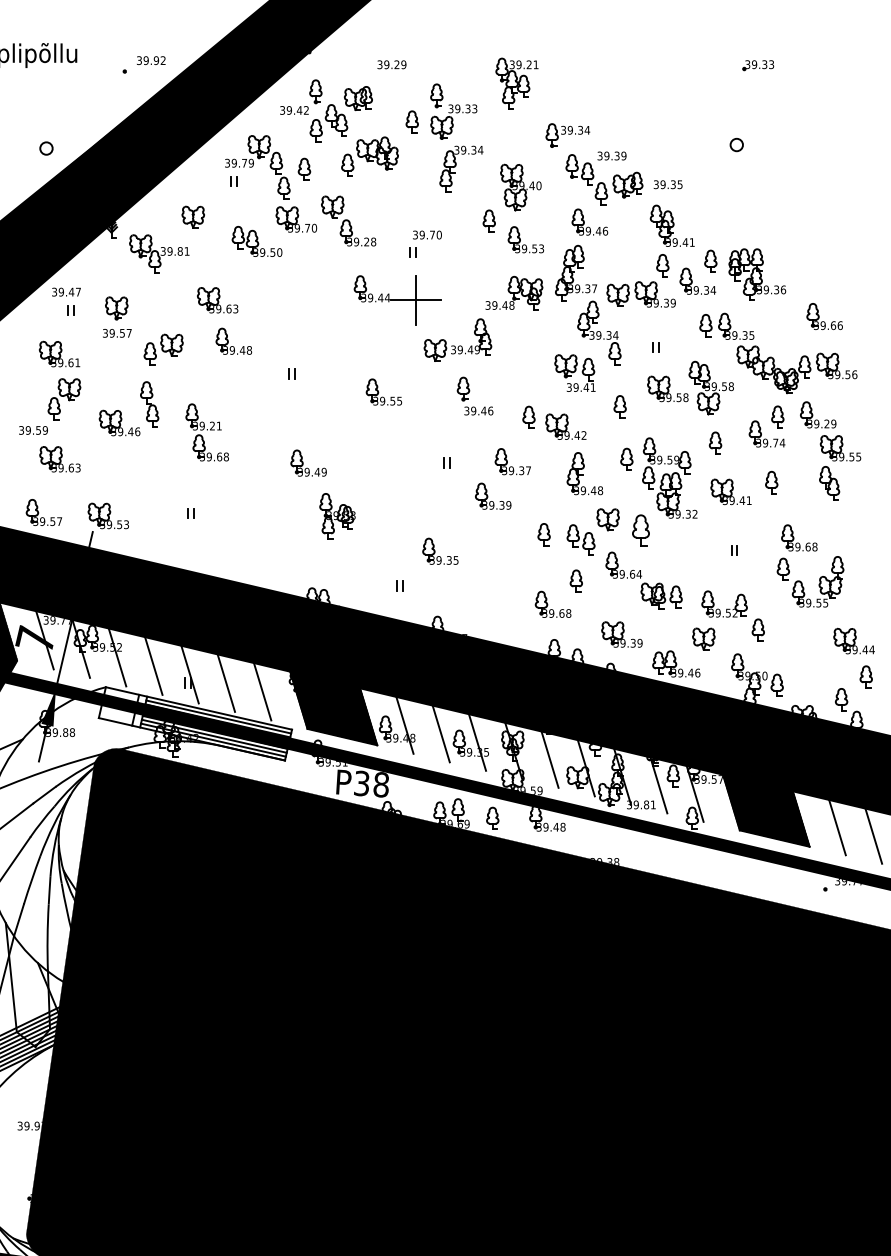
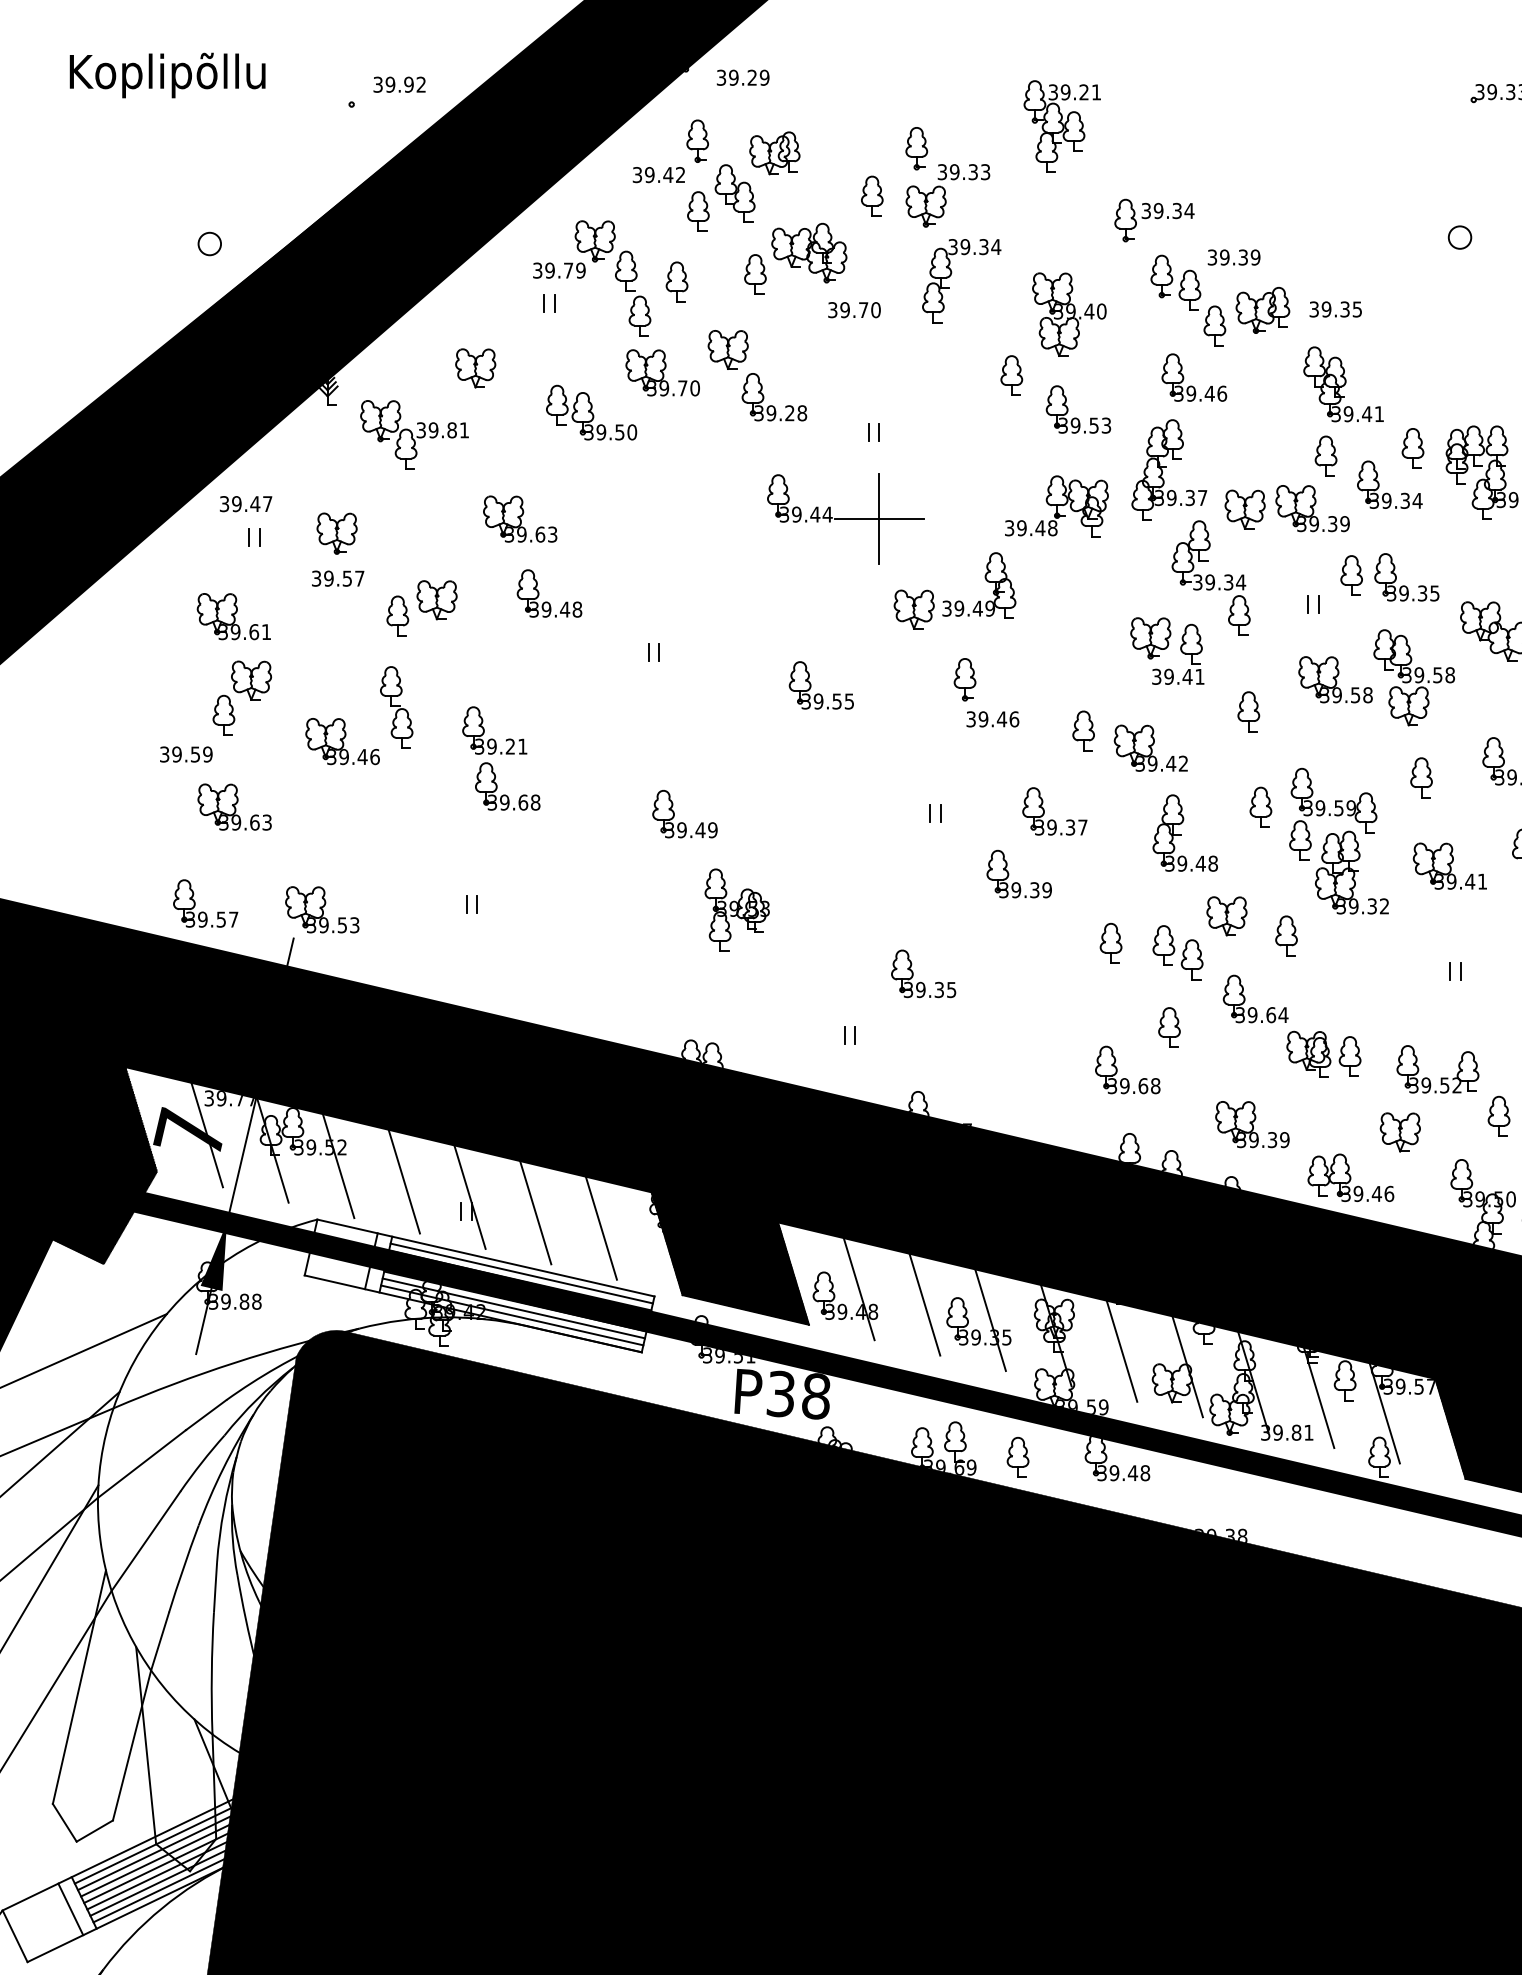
text: (391, 64) -> (742, 77), moved
text: (427, 234) -> (854, 309), moved
part: (726, 325) -> (1388, 575), moved
part: (640, 530) -> (1285, 935), size x0.71

